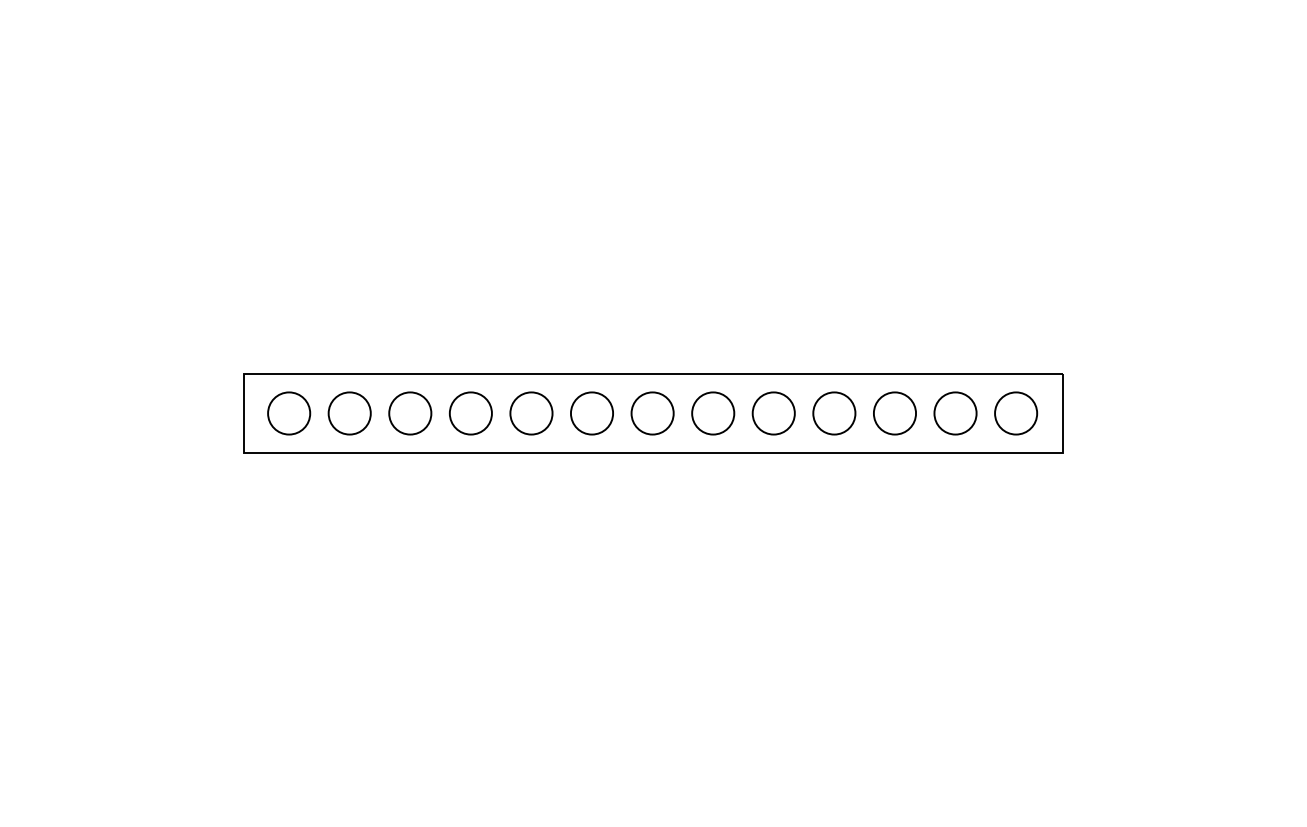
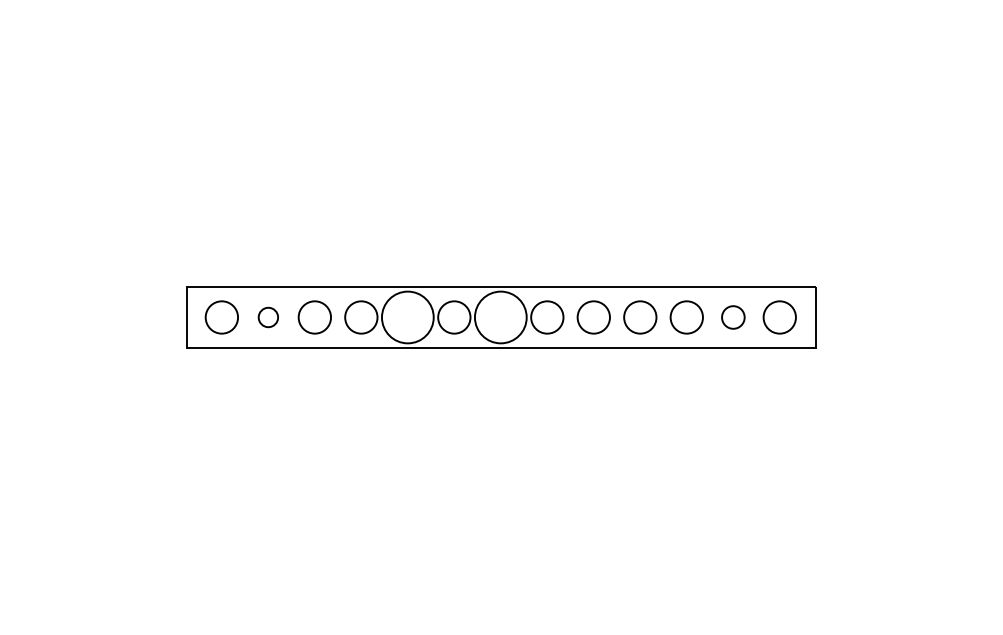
circle: (349, 413) -> (268, 317), size x0.6
circle: (531, 413) -> (407, 317), size x1.6
circle: (652, 413) -> (500, 317), size x1.6
circle: (955, 413) -> (733, 317), size x0.7

